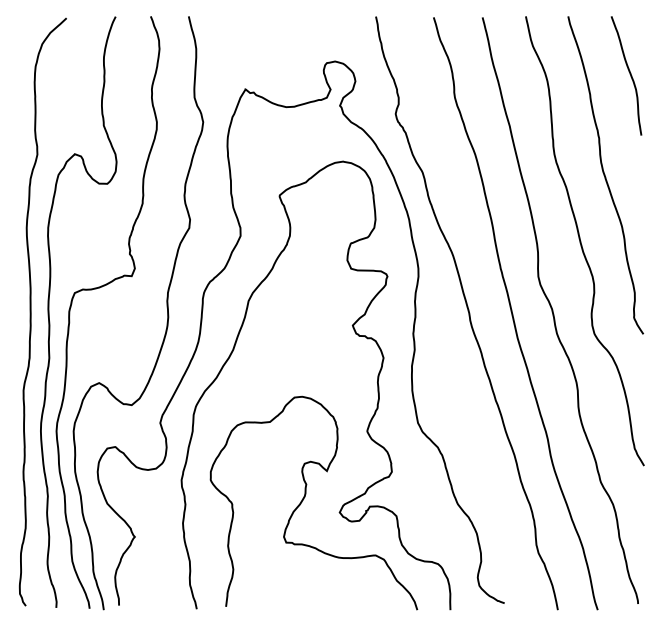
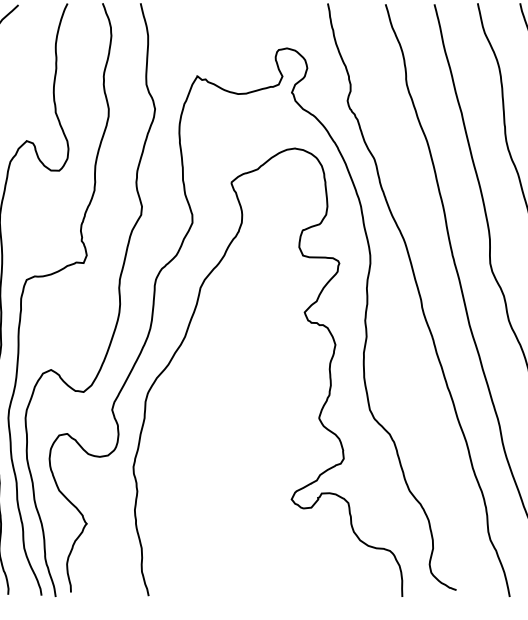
curve: (305, 497) -> (257, 484), removed

